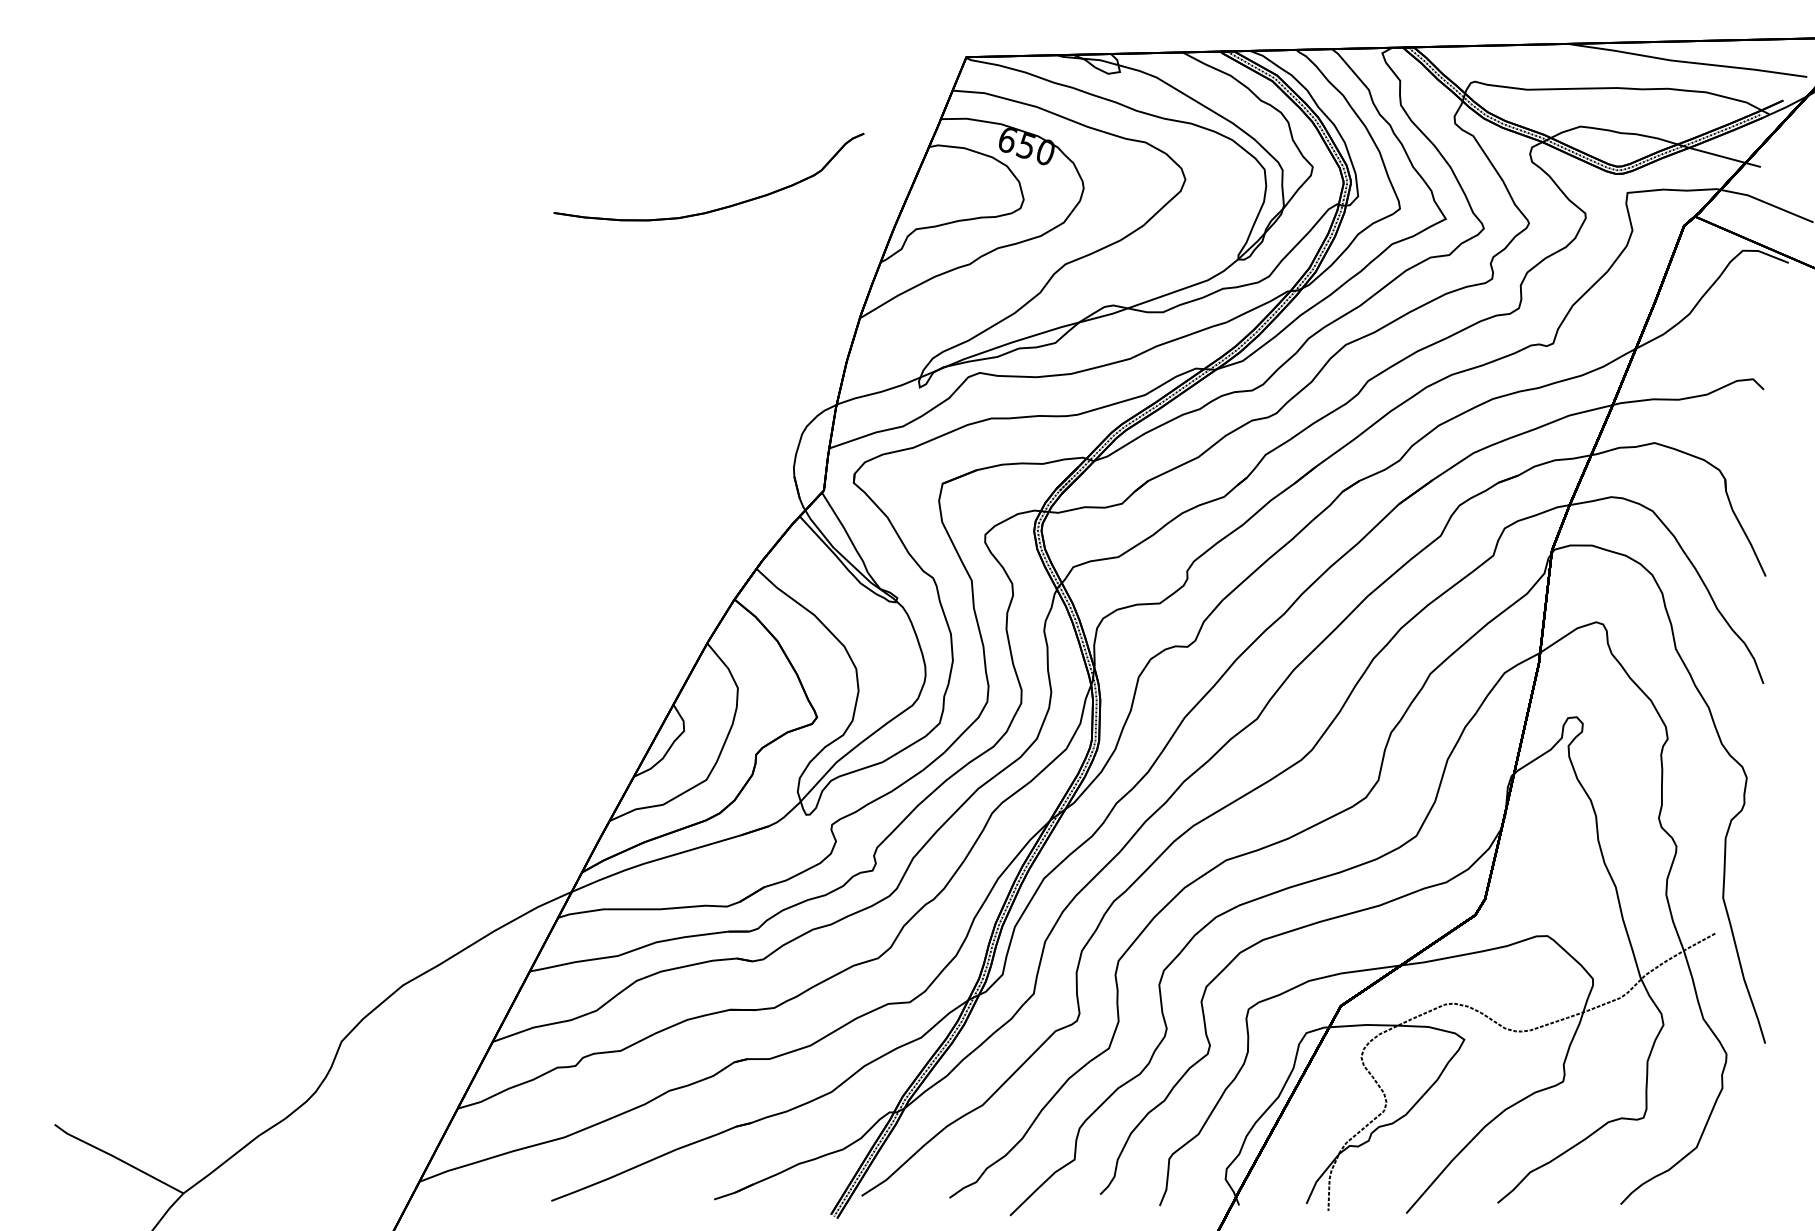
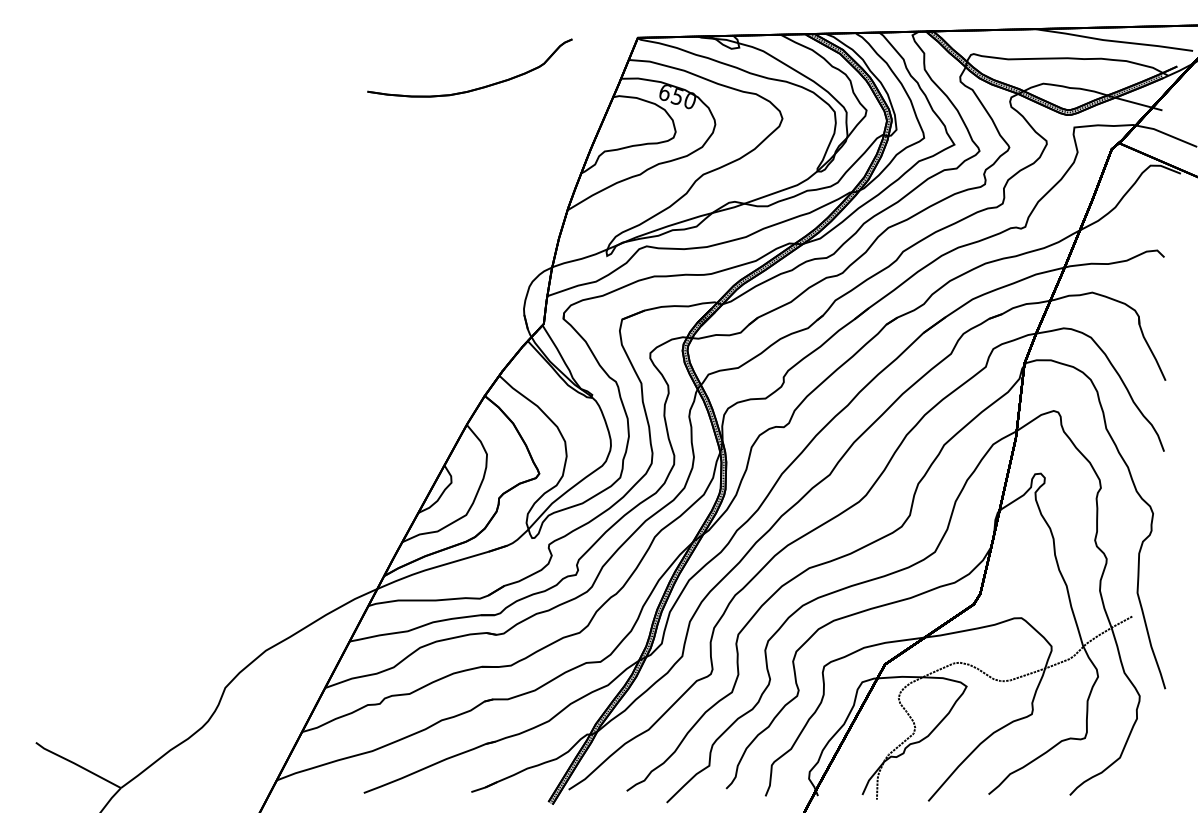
part: (715, 208) -> (474, 88), moved

